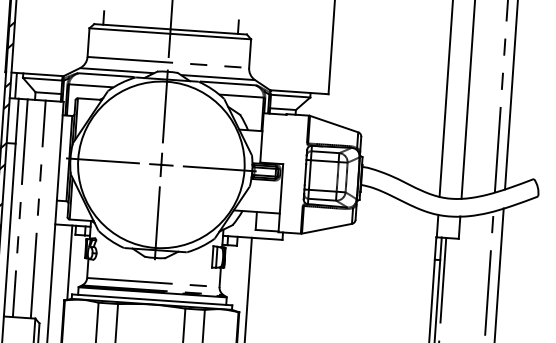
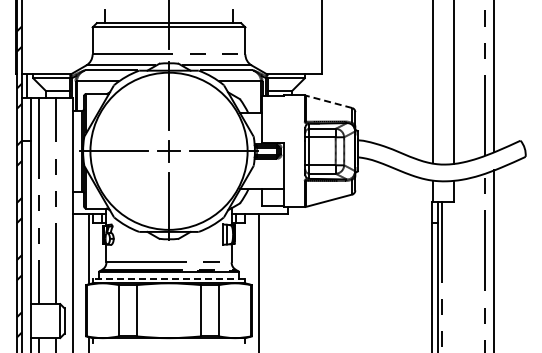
line: (333, 123) -> (328, 101), solid -> dashed
line: (152, 299) -> (169, 278), solid -> dashed

